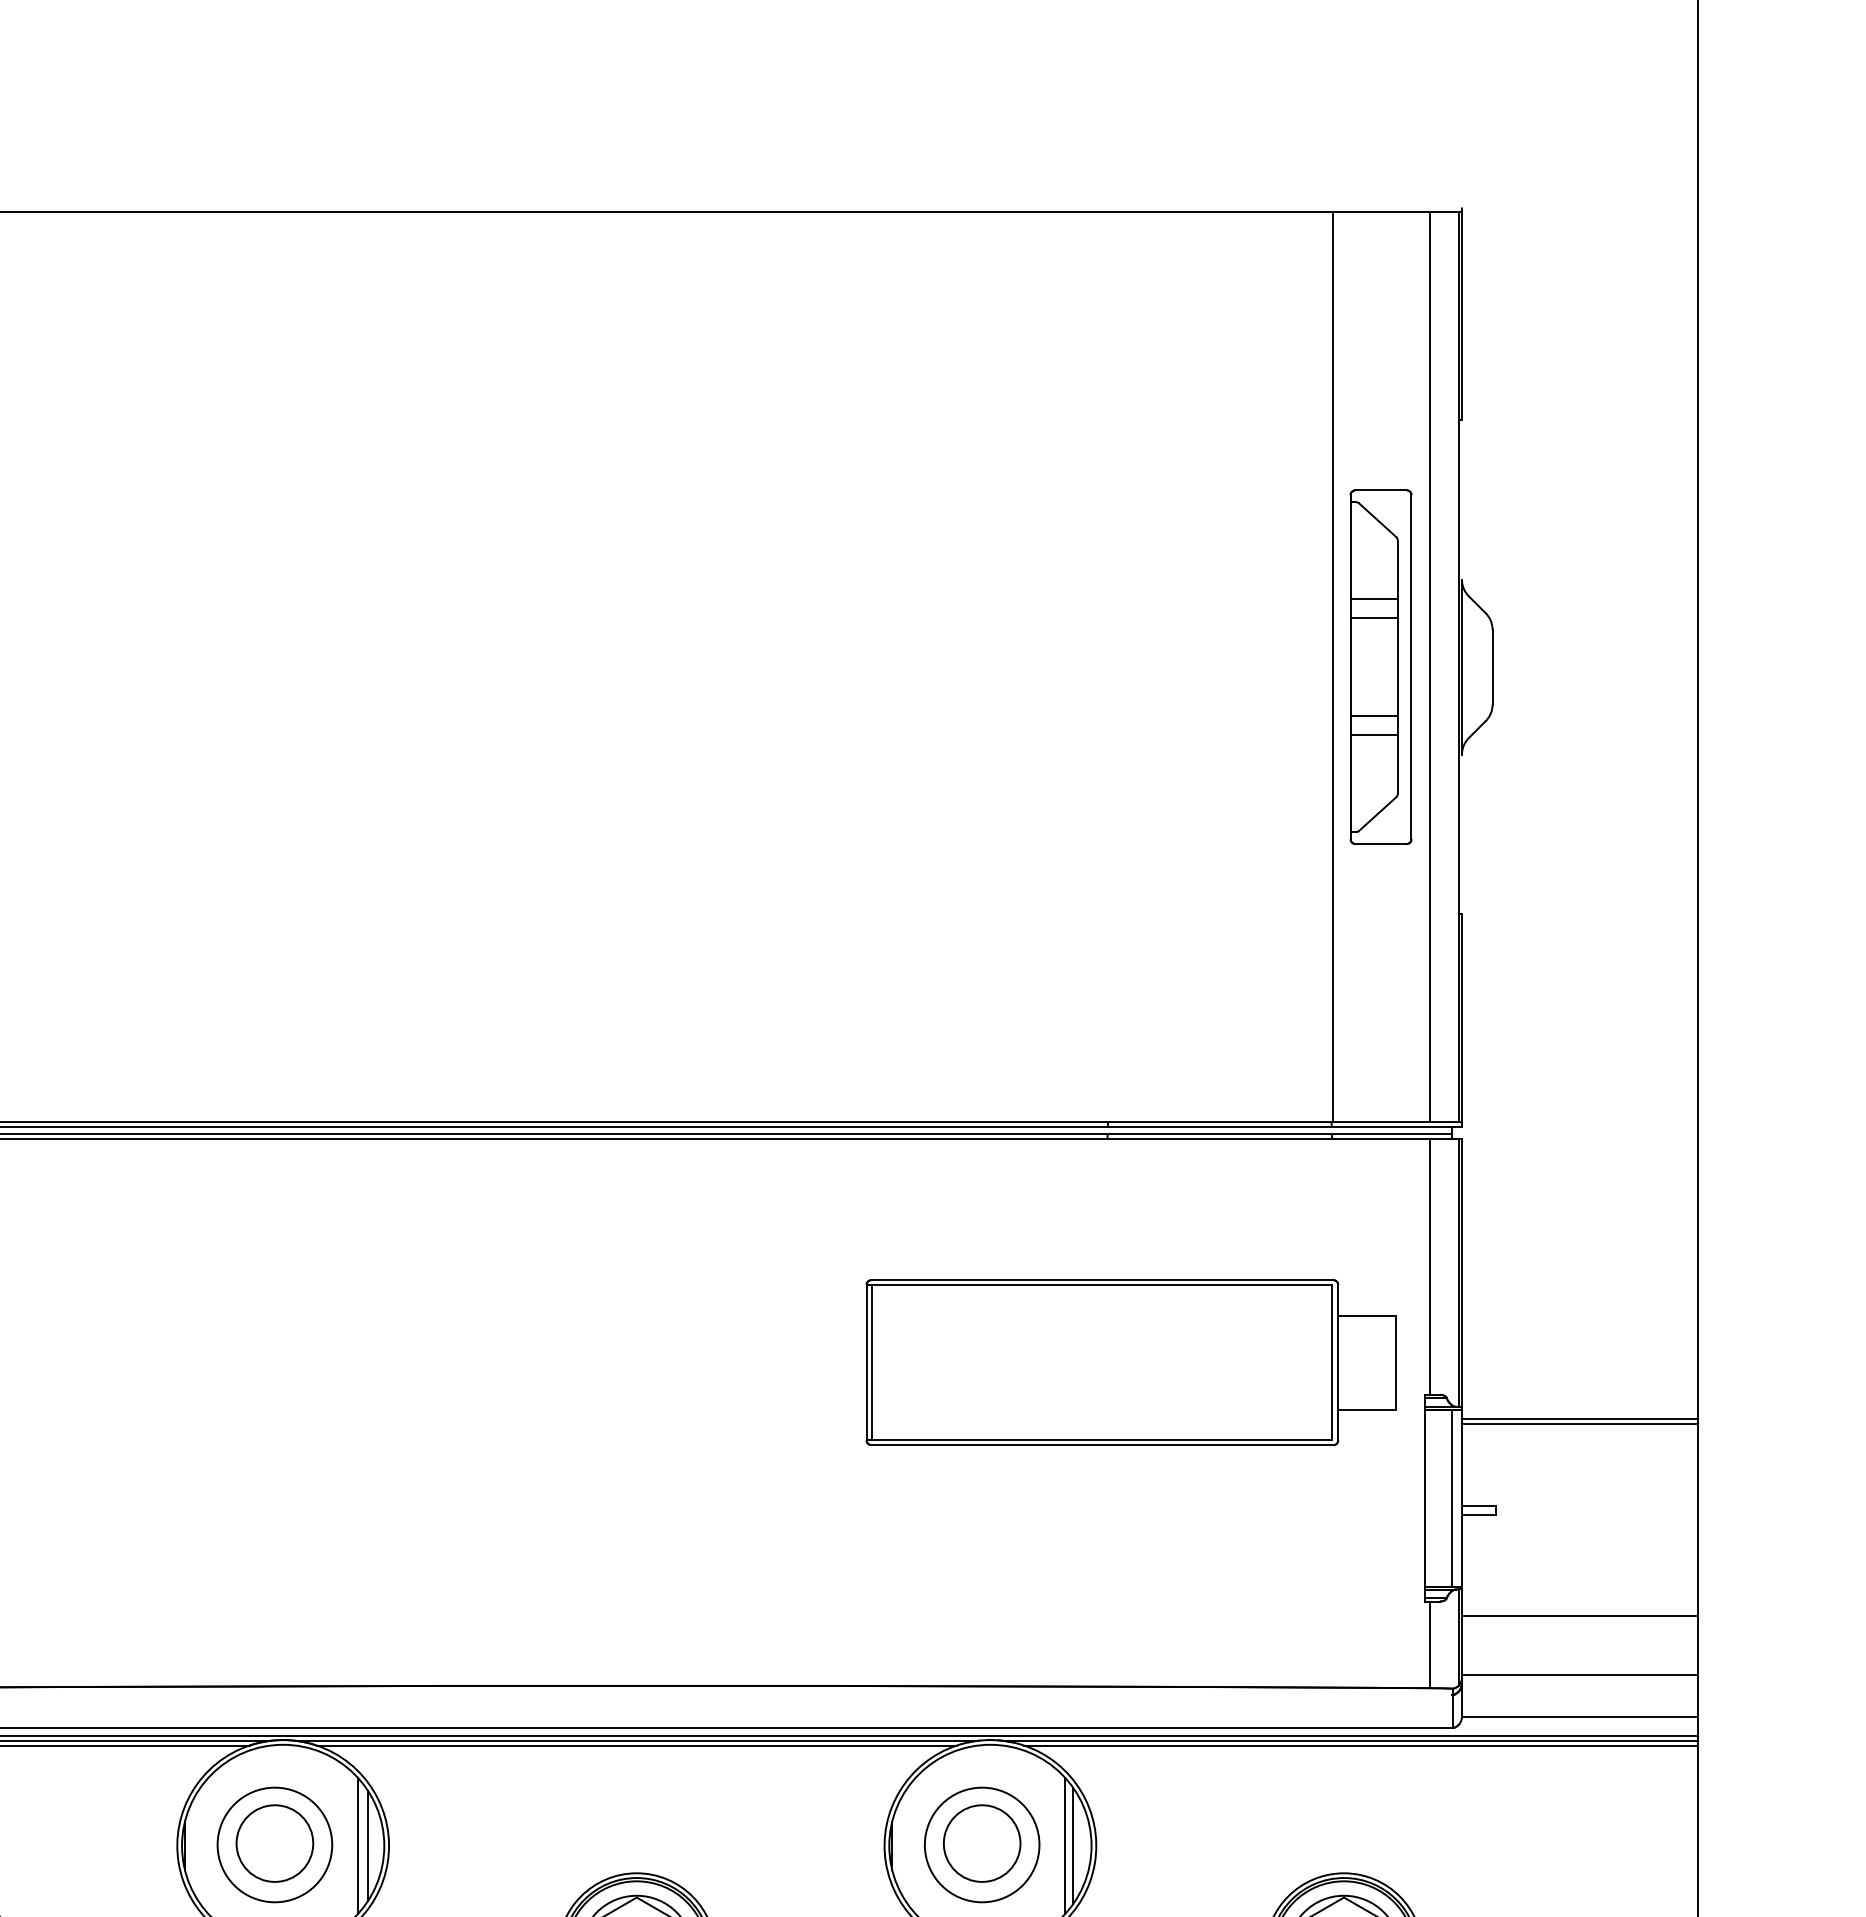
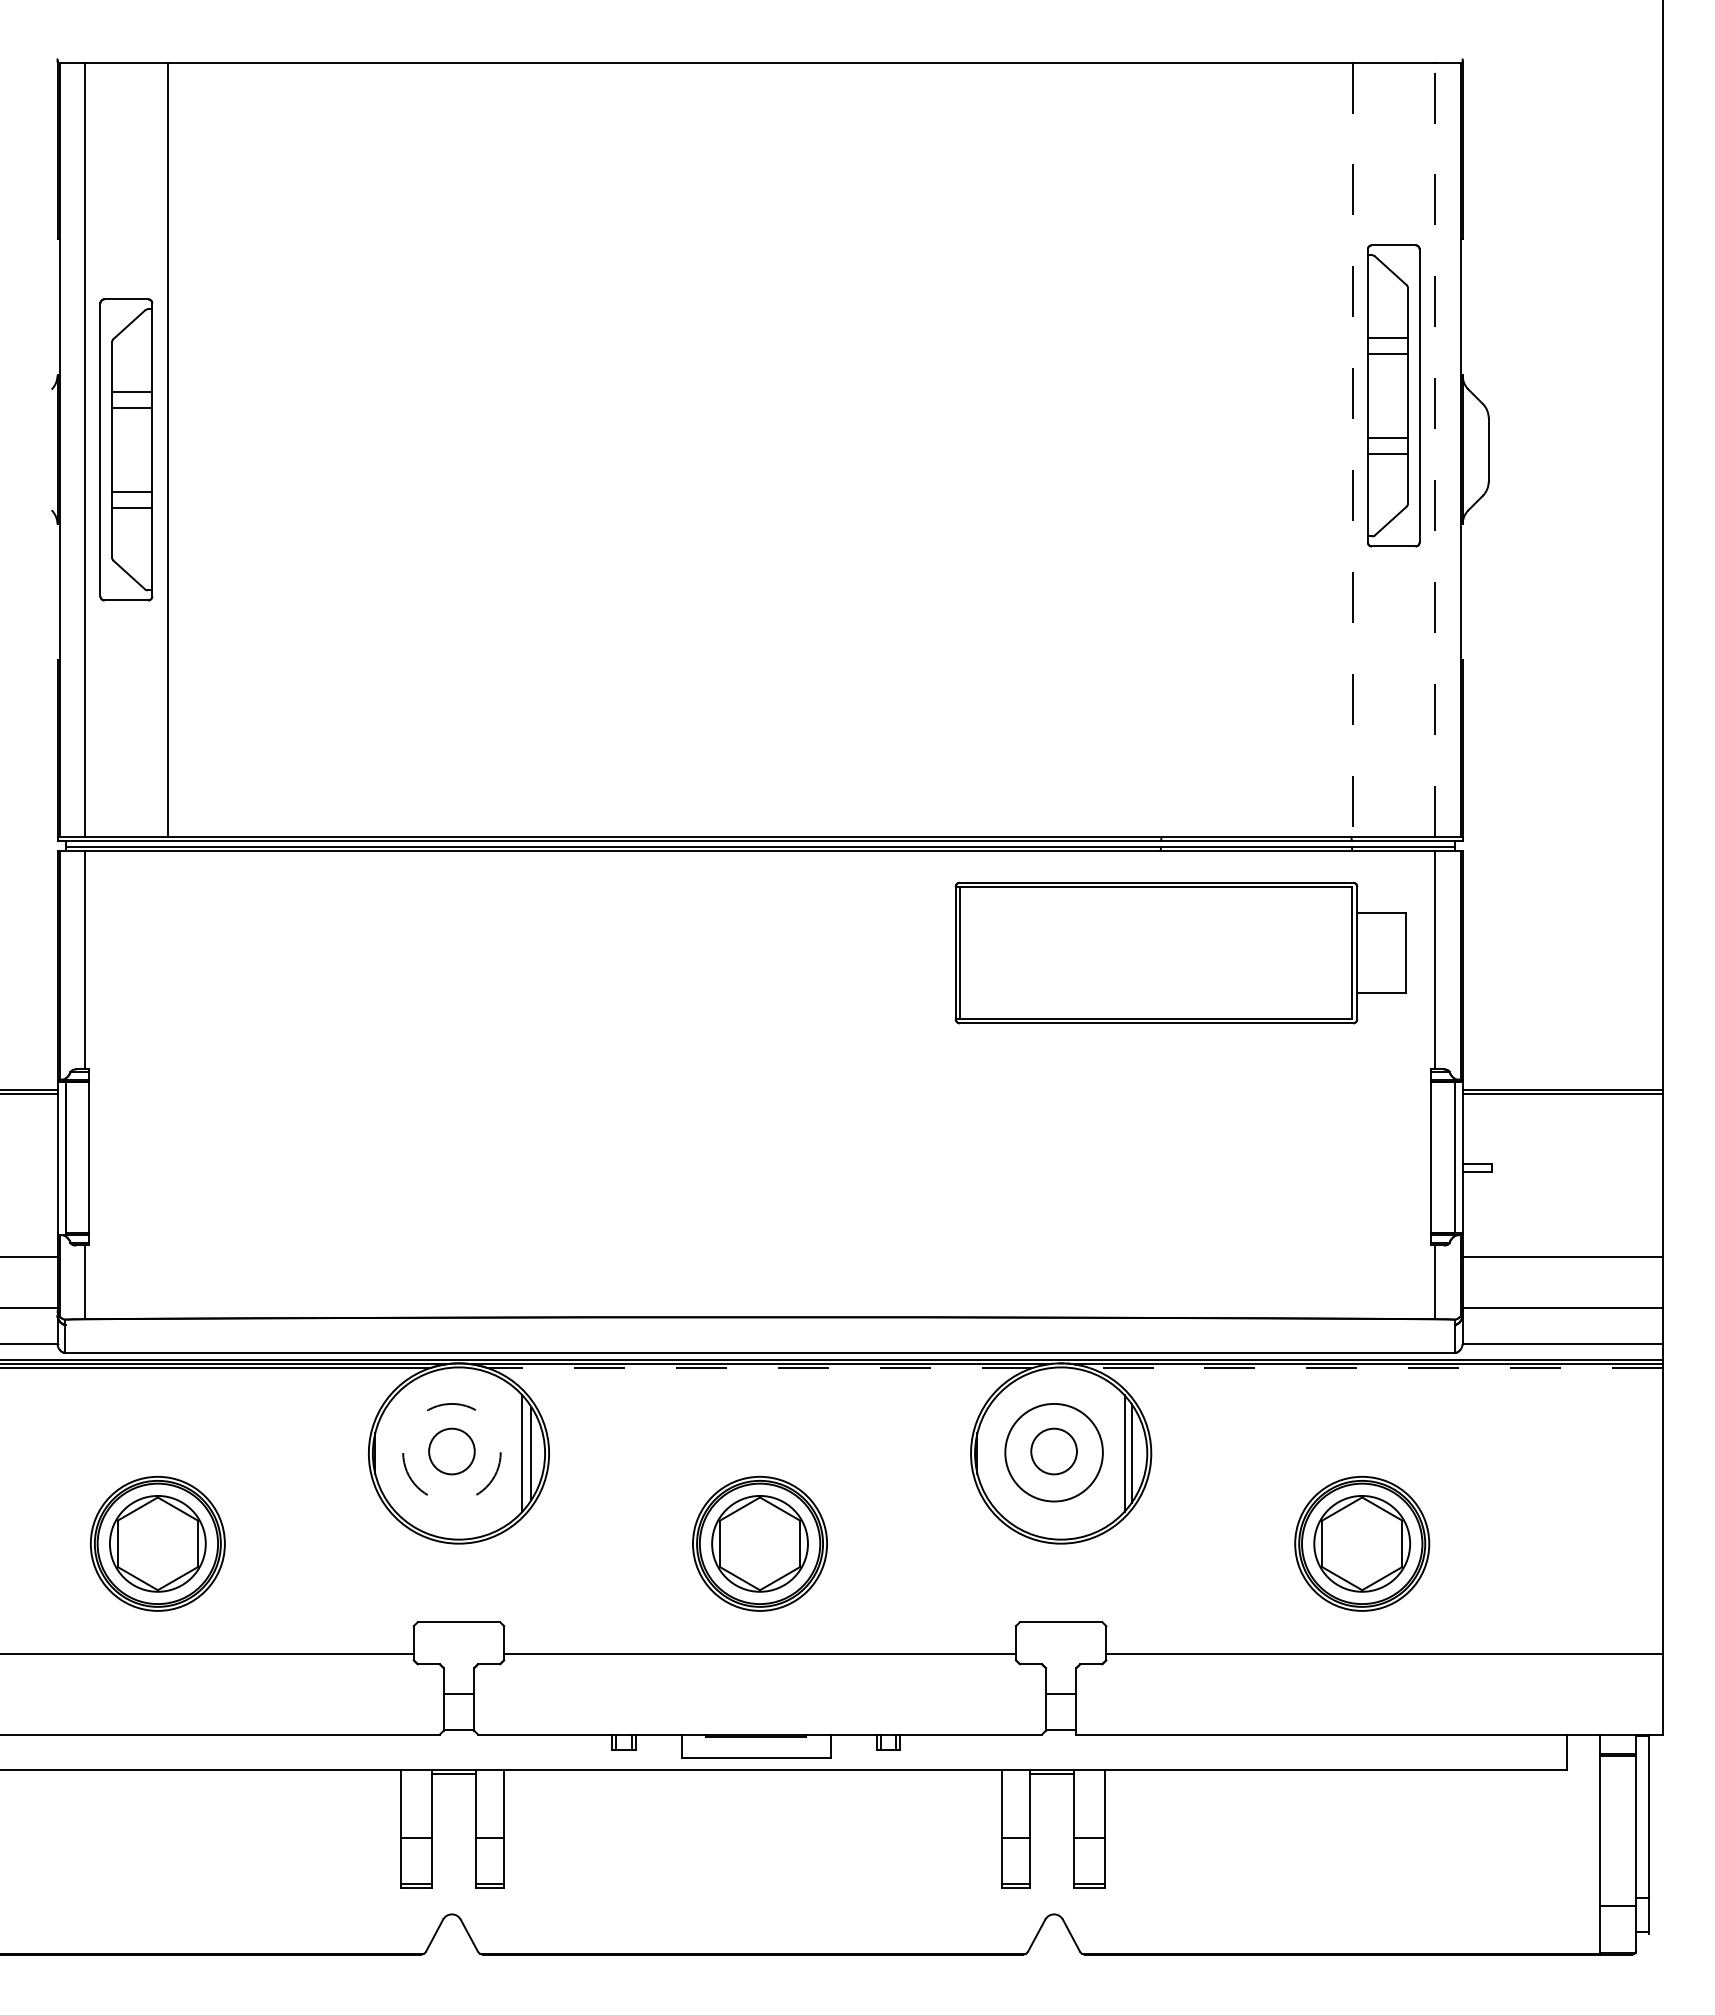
part: (1380, 666) -> (1393, 395), moved
line: (1430, 666) -> (1435, 449), solid -> dashed
line: (1332, 667) -> (1352, 450), solid -> dashed
part: (1130, 1361) -> (1180, 952), moved
line: (637, 1746) -> (760, 1368), solid -> dashed
line: (1360, 1746) -> (1376, 1368), solid -> dashed
circle: (274, 1843) -> (451, 1451), size x0.7
circle: (981, 1843) -> (1053, 1451), size x0.7
circle: (274, 1844) -> (451, 1452), solid -> dashed

